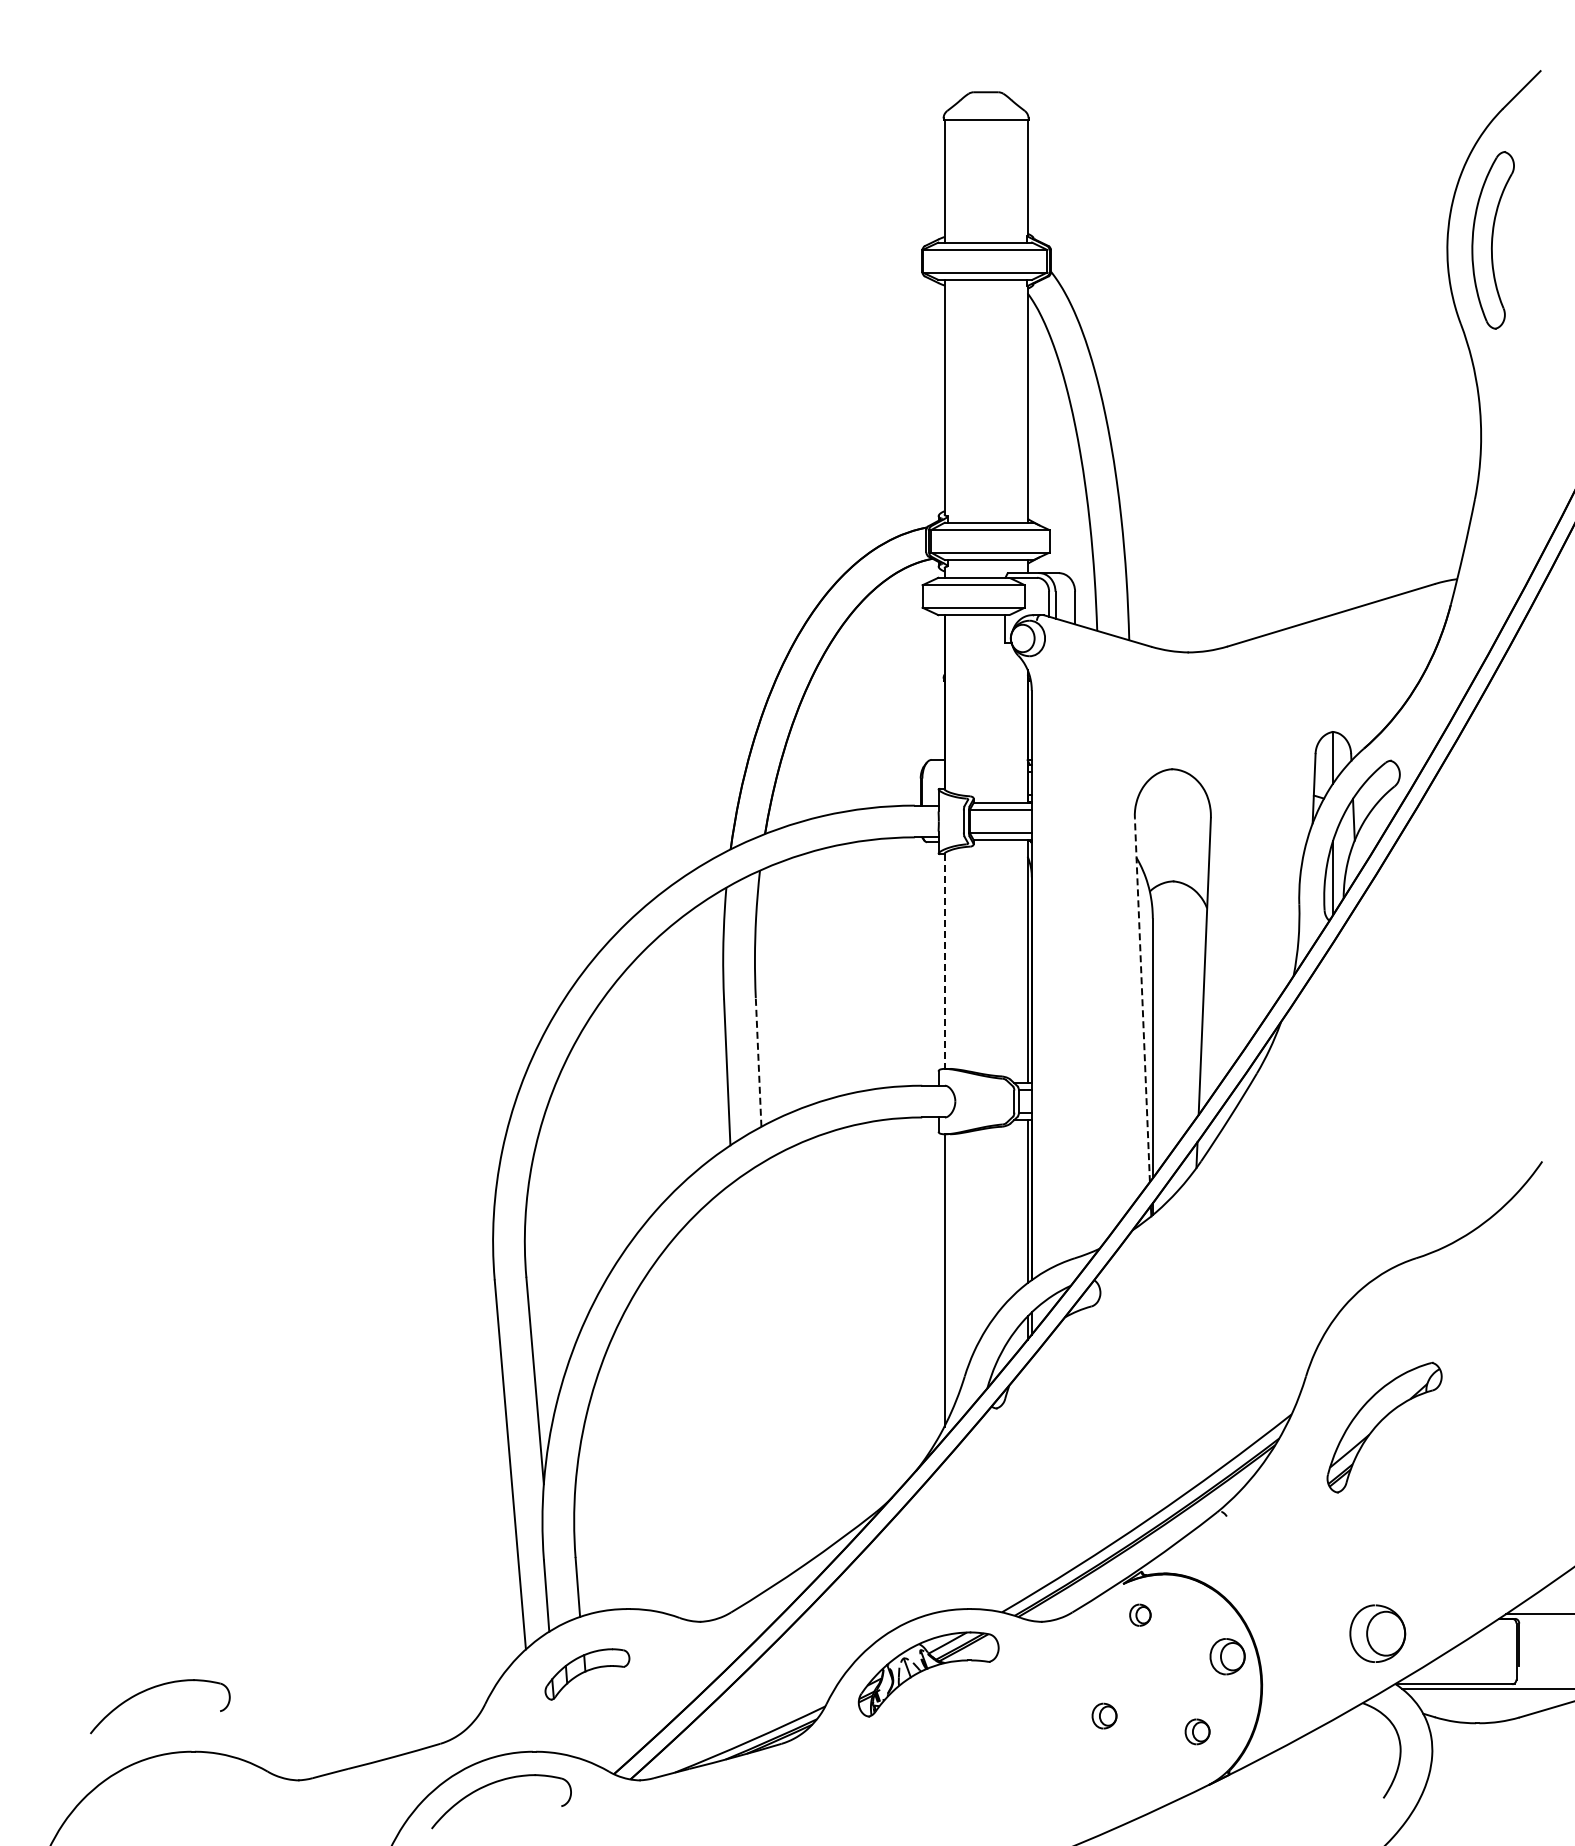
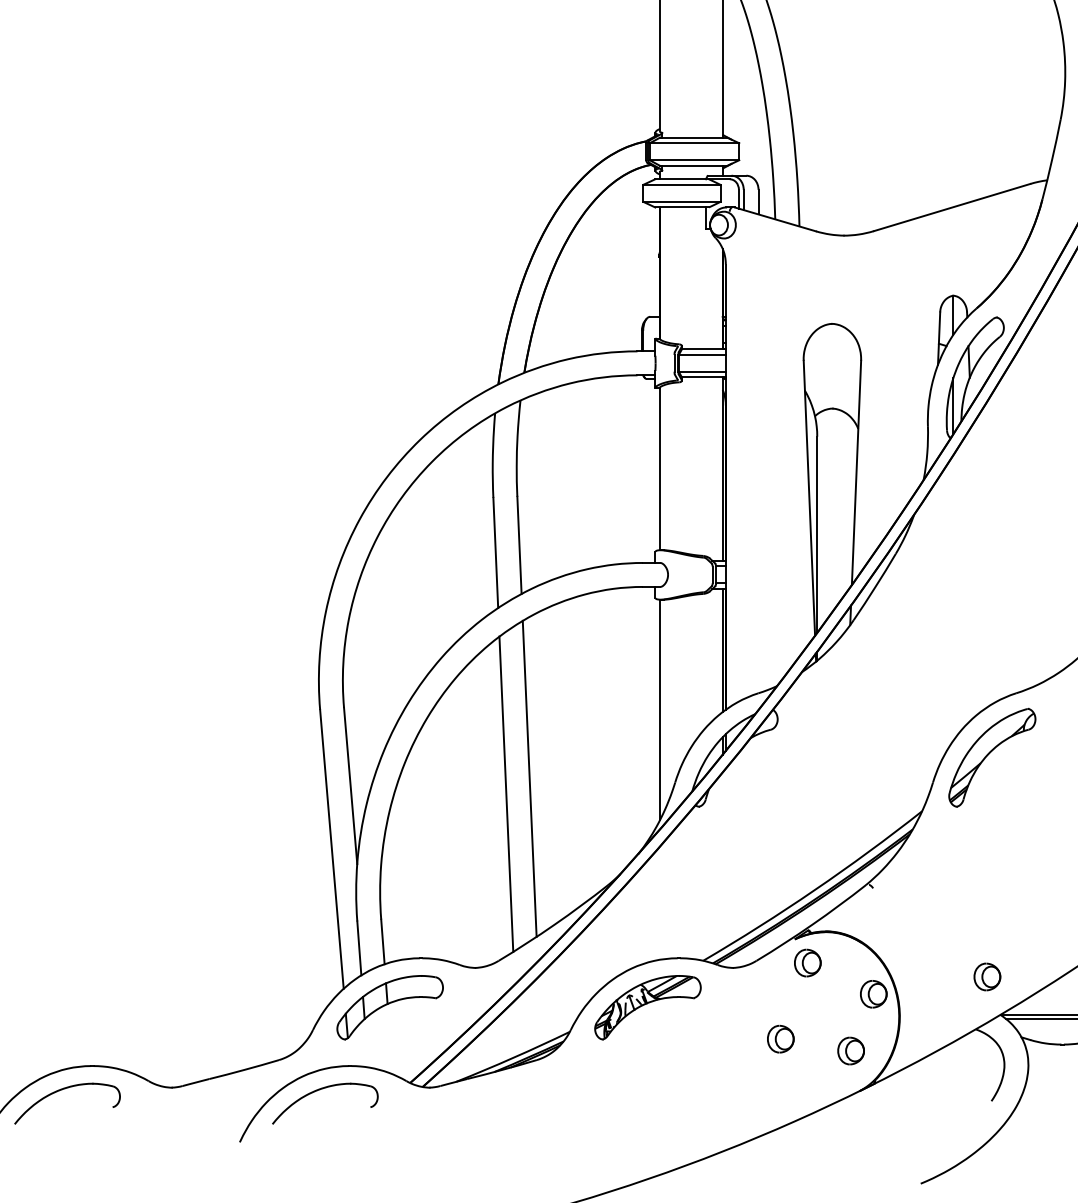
line: (944, 961) -> (659, 469), dashed -> solid
line: (1142, 999) -> (809, 497), dashed -> solid
line: (758, 1061) -> (519, 544), dashed -> solid
line: (772, 1371) -> (529, 778), added
line: (741, 1391) -> (506, 793), added
part: (1384, 1427) -> (992, 757), moved
part: (1140, 1614) -> (807, 962), size x1.67
part: (1378, 1633) -> (987, 976), size x0.62
part: (587, 1674) -> (390, 1007), size x1.67
part: (151, 1689) -> (60, 1090), moved
part: (1104, 1715) -> (780, 1038), size x1.43
part: (1197, 1731) -> (851, 1050), size x1.43

